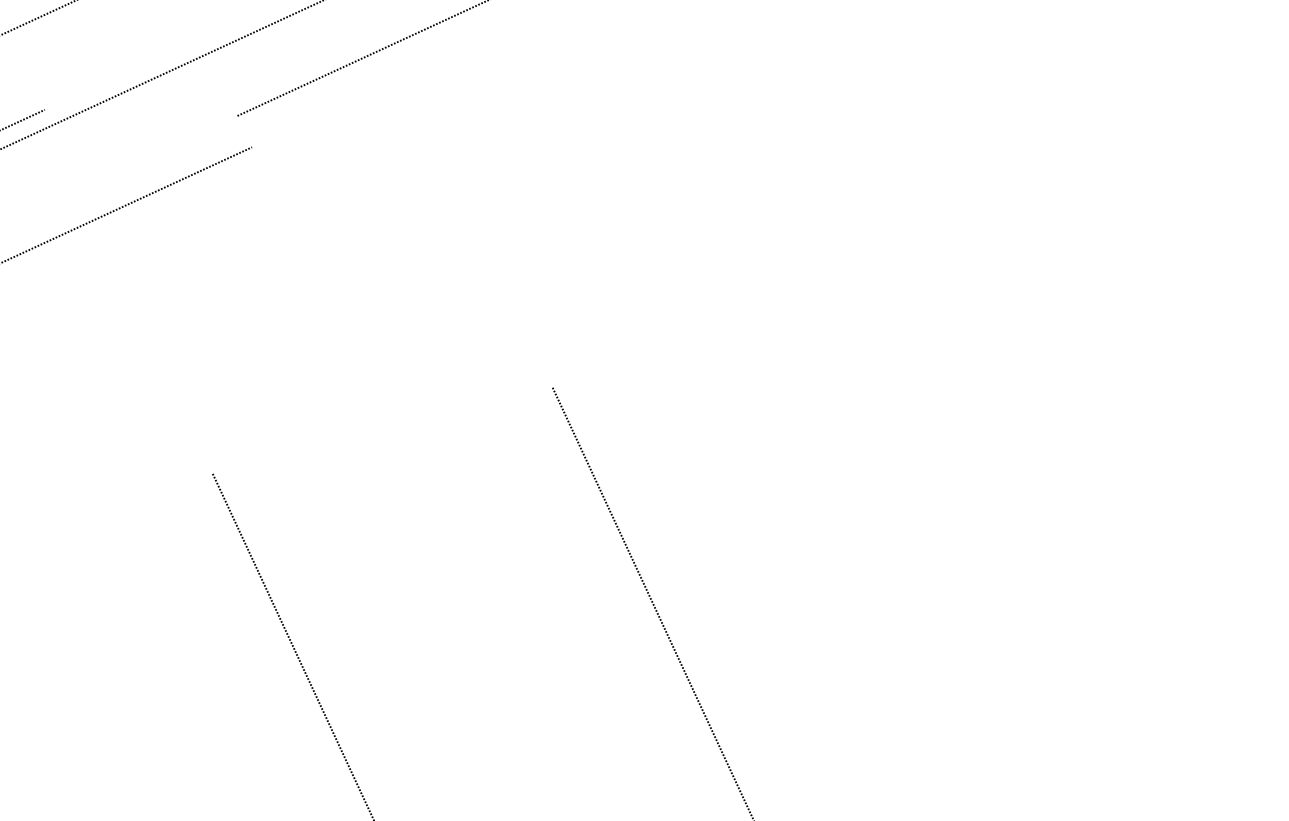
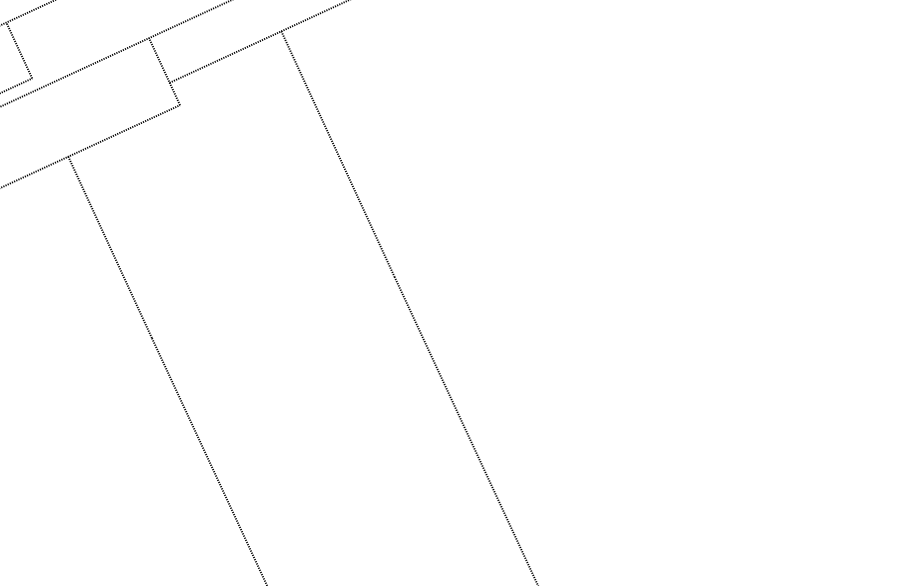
line: (26, 70) -> (19, 50), added
line: (230, 100) -> (164, 71), added
line: (473, 215) -> (337, 153), added
line: (153, 346) -> (109, 247), added

